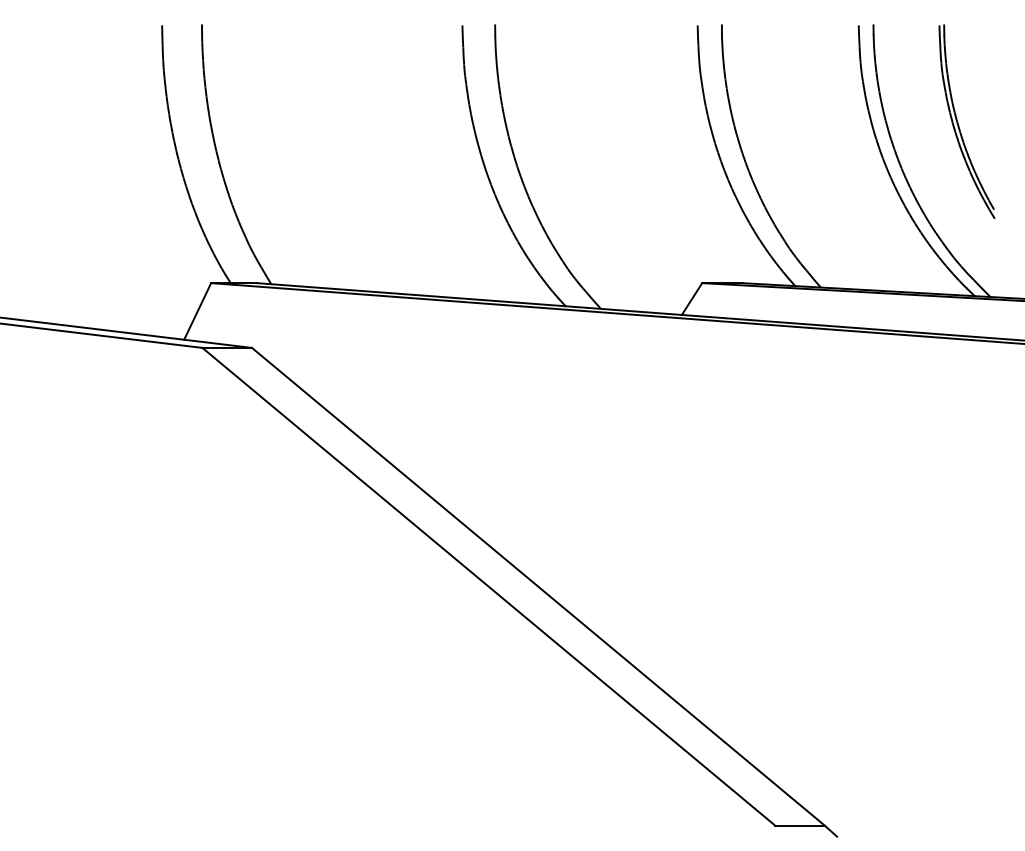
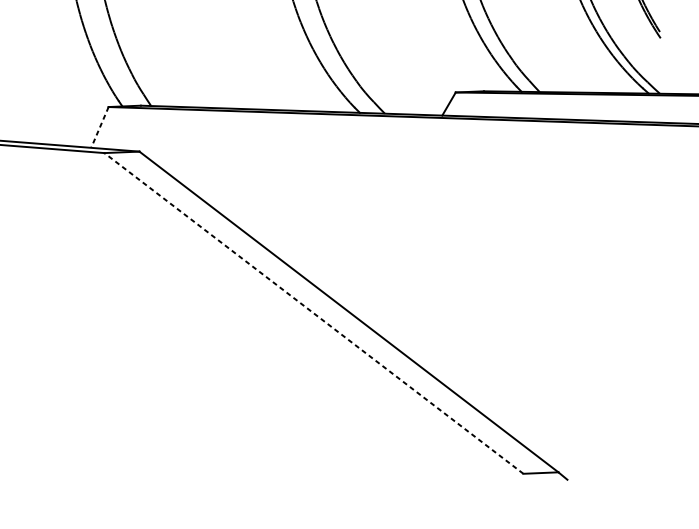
line: (197, 311) -> (99, 127), solid -> dashed
line: (488, 586) -> (313, 313), solid -> dashed

